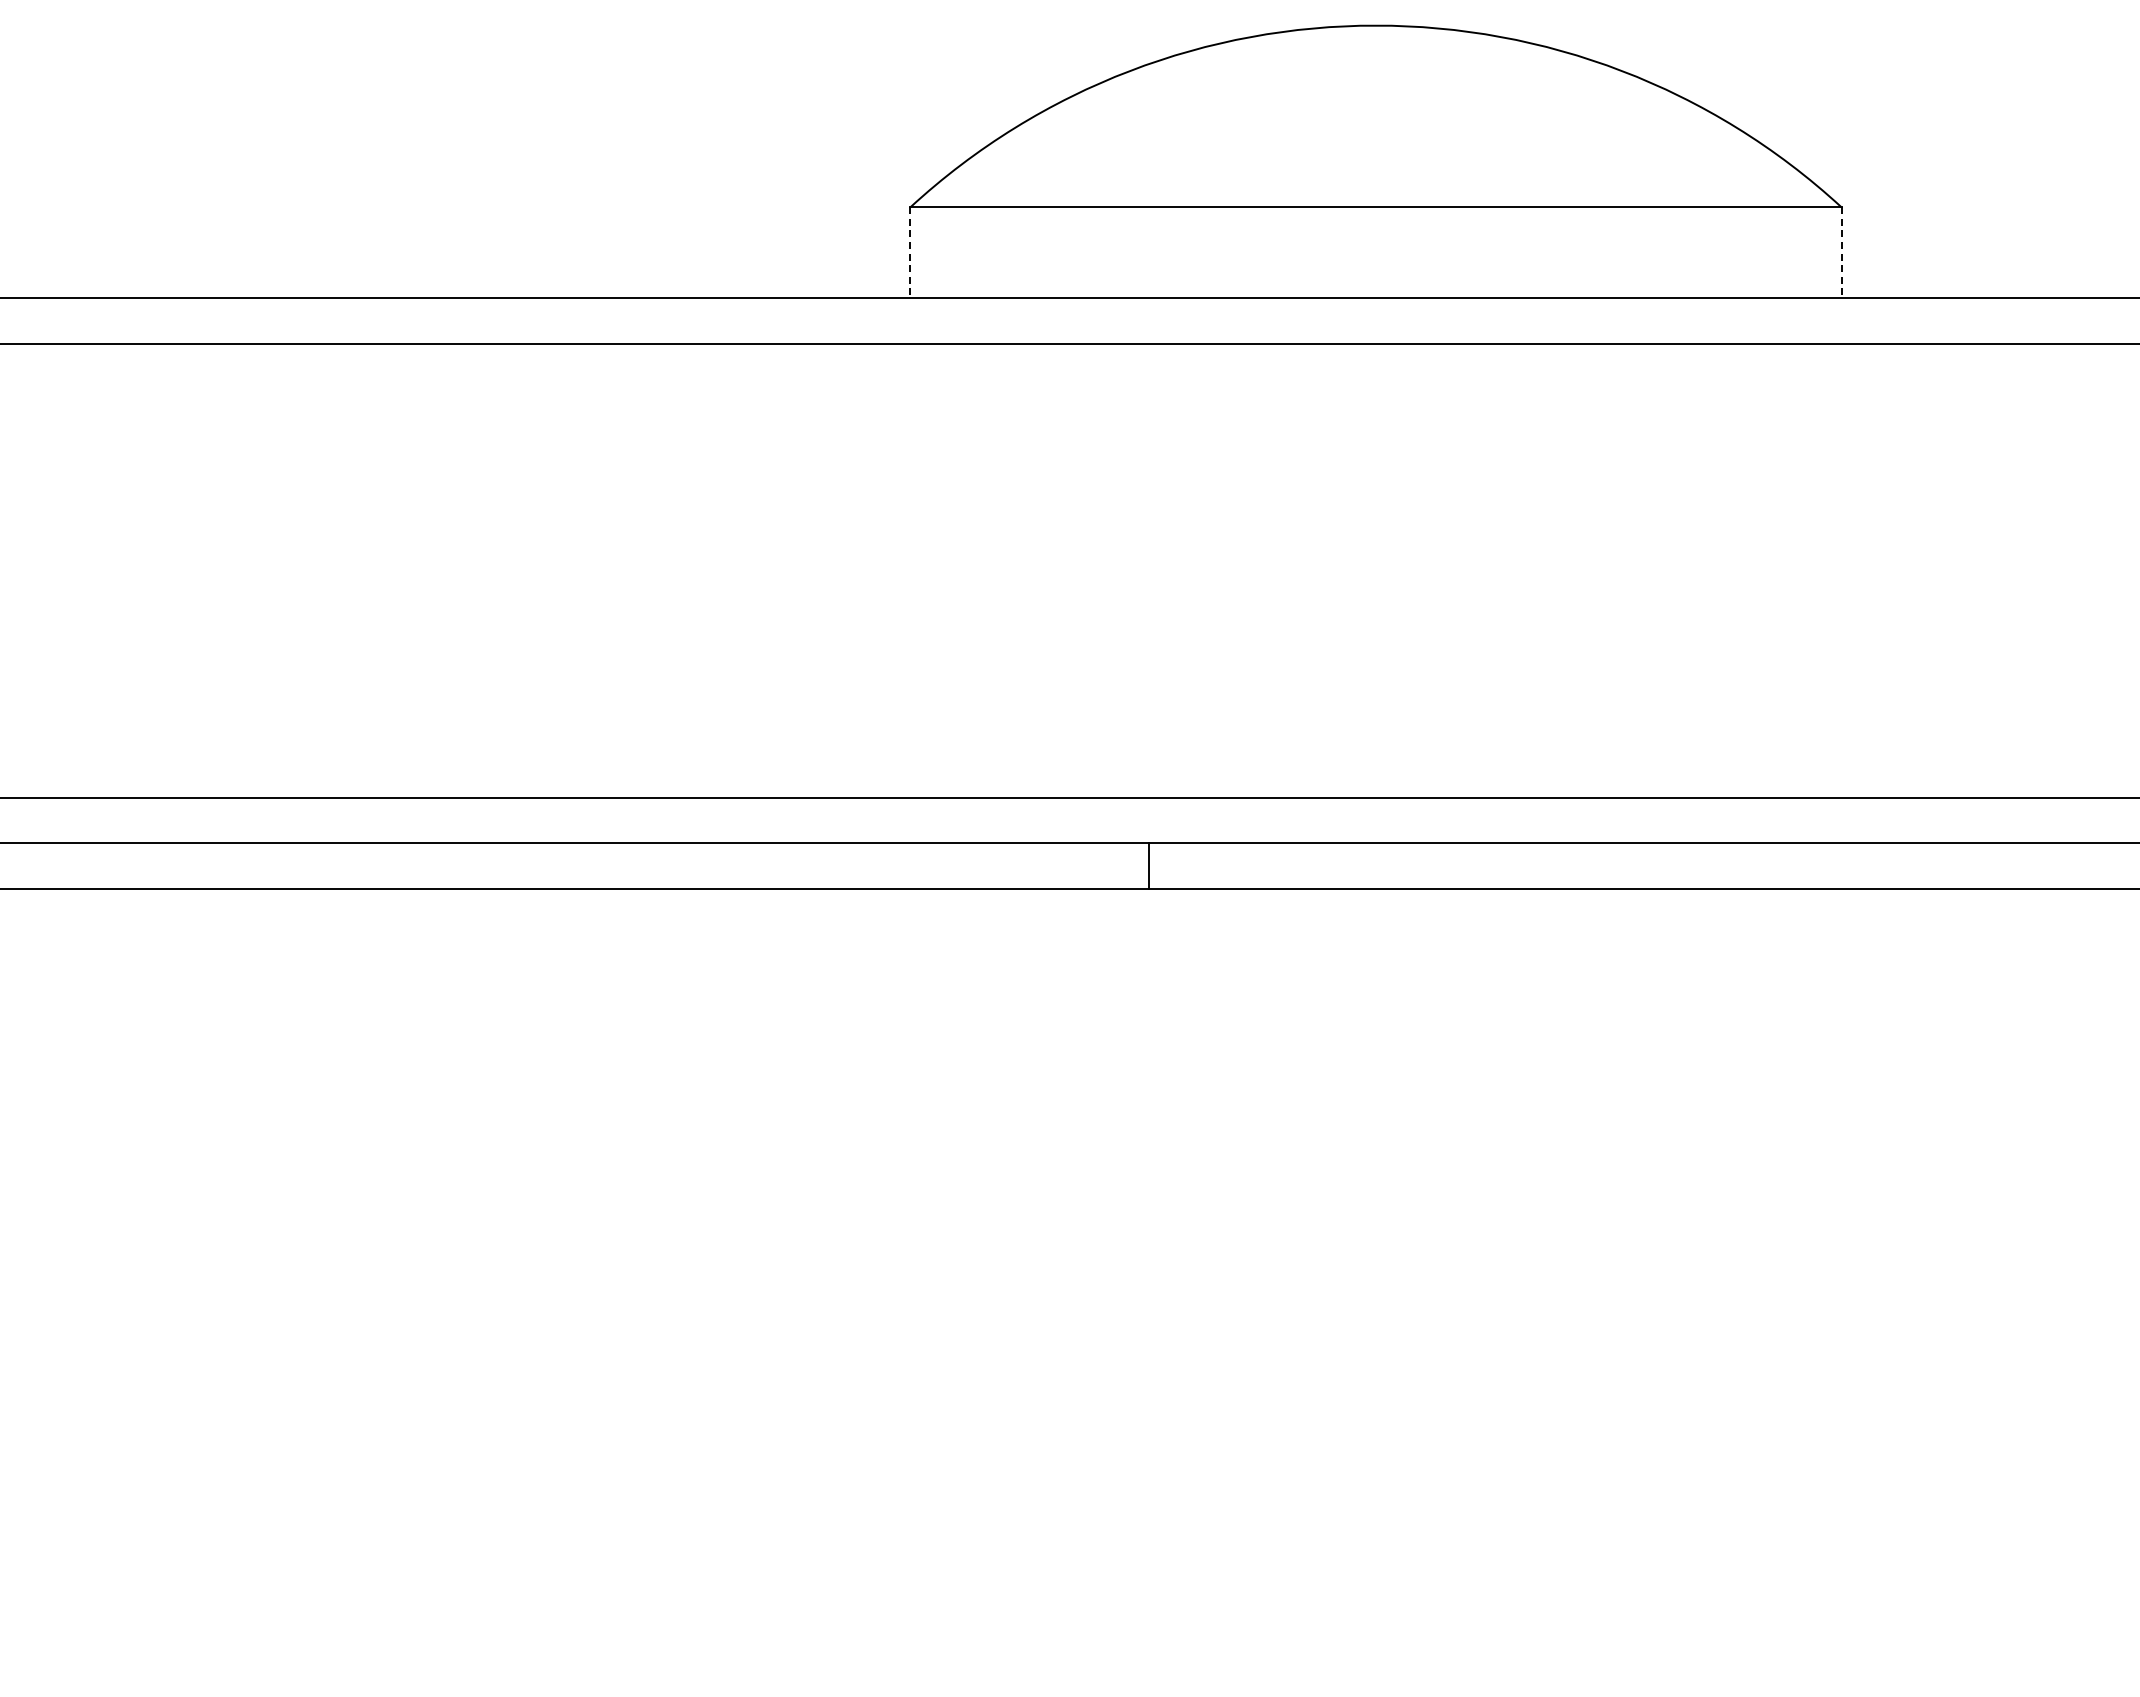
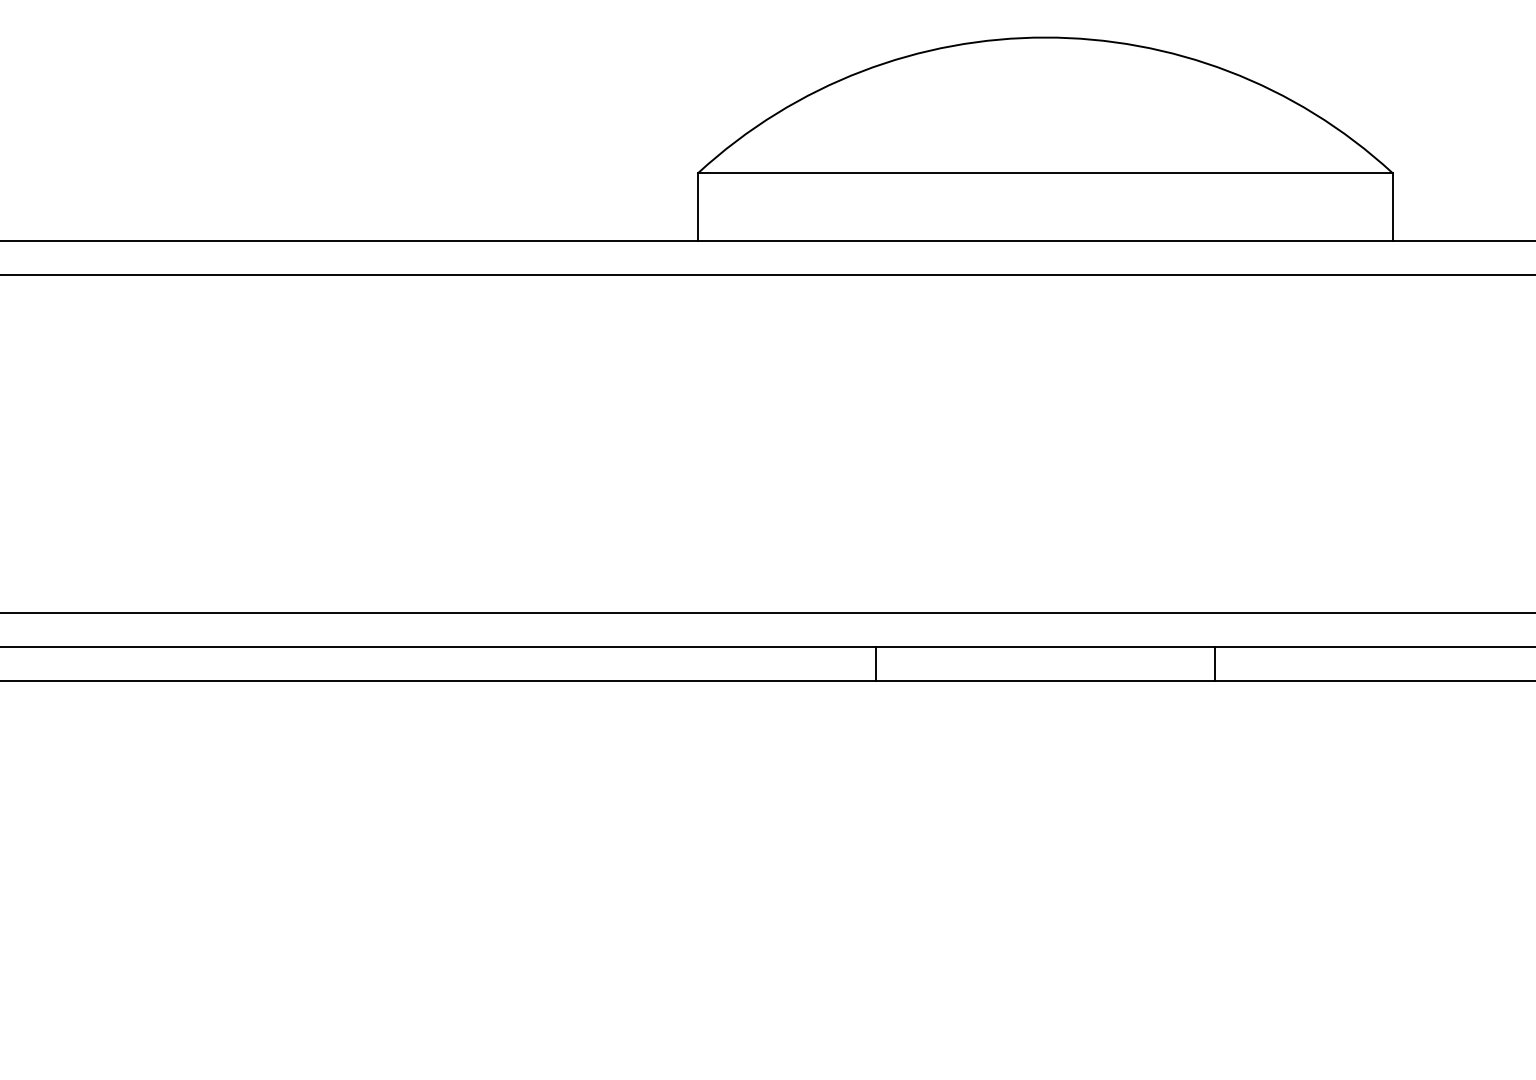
line: (910, 253) -> (698, 207), dashed -> solid
line: (1841, 253) -> (1392, 207), dashed -> solid
line: (1603, 865) -> (1215, 663), added

